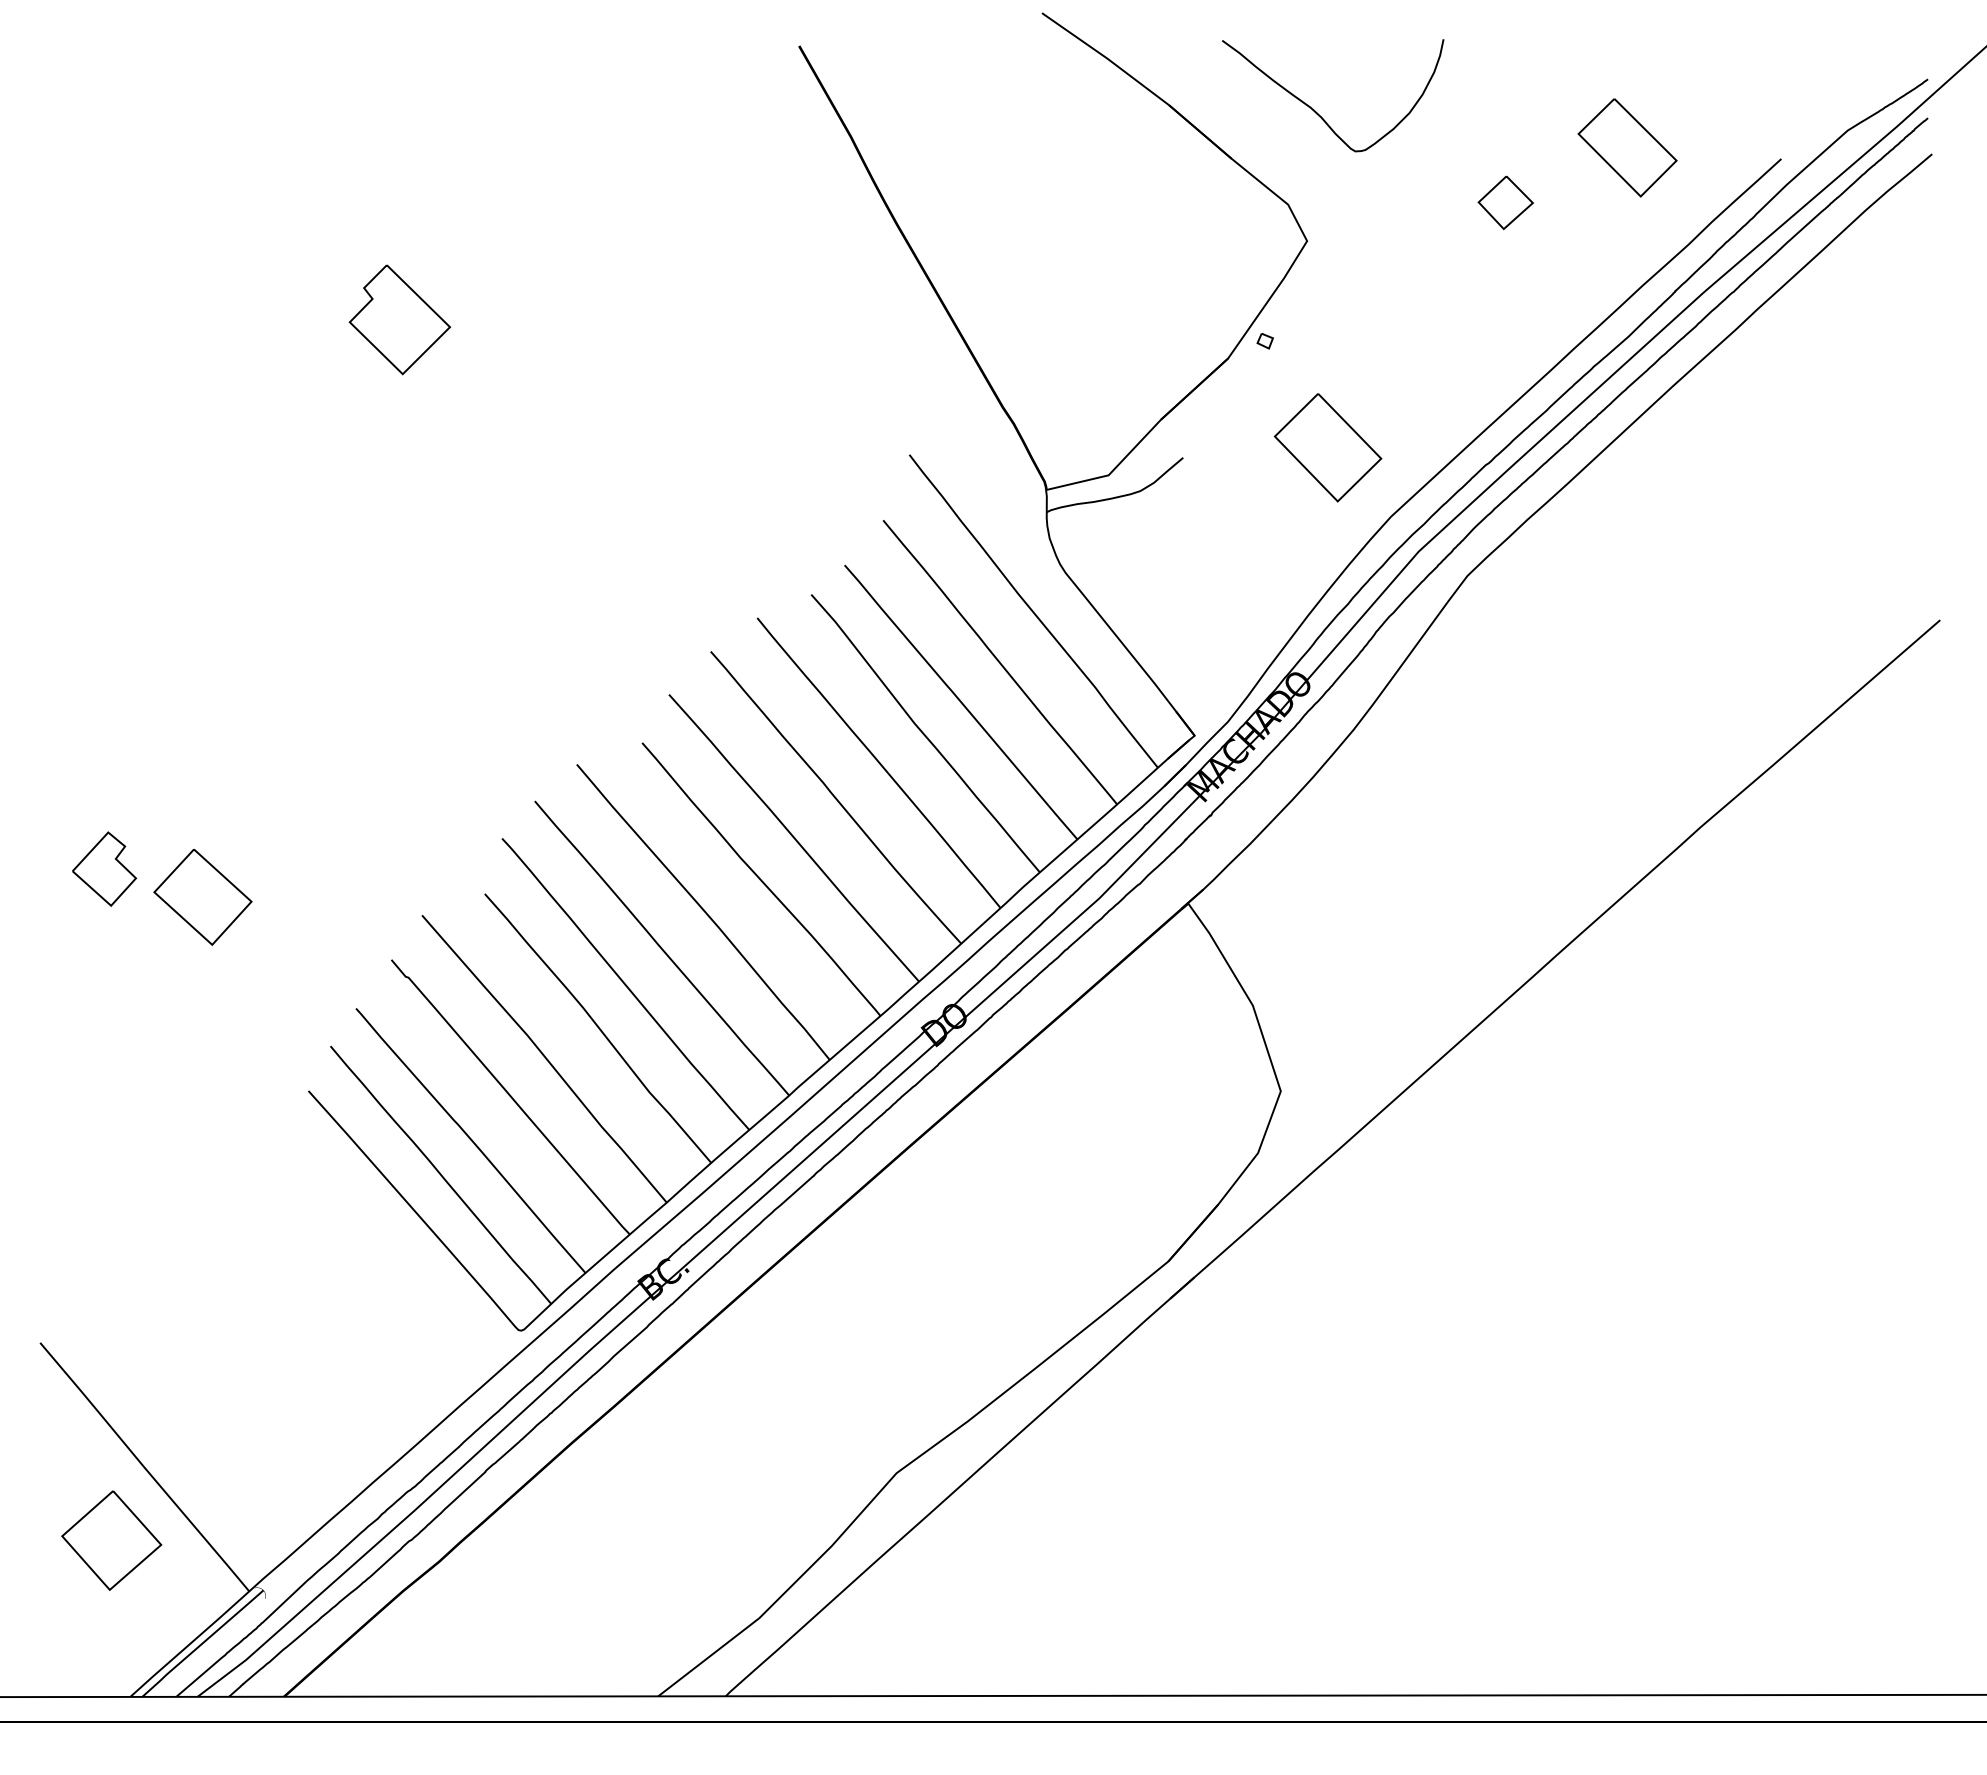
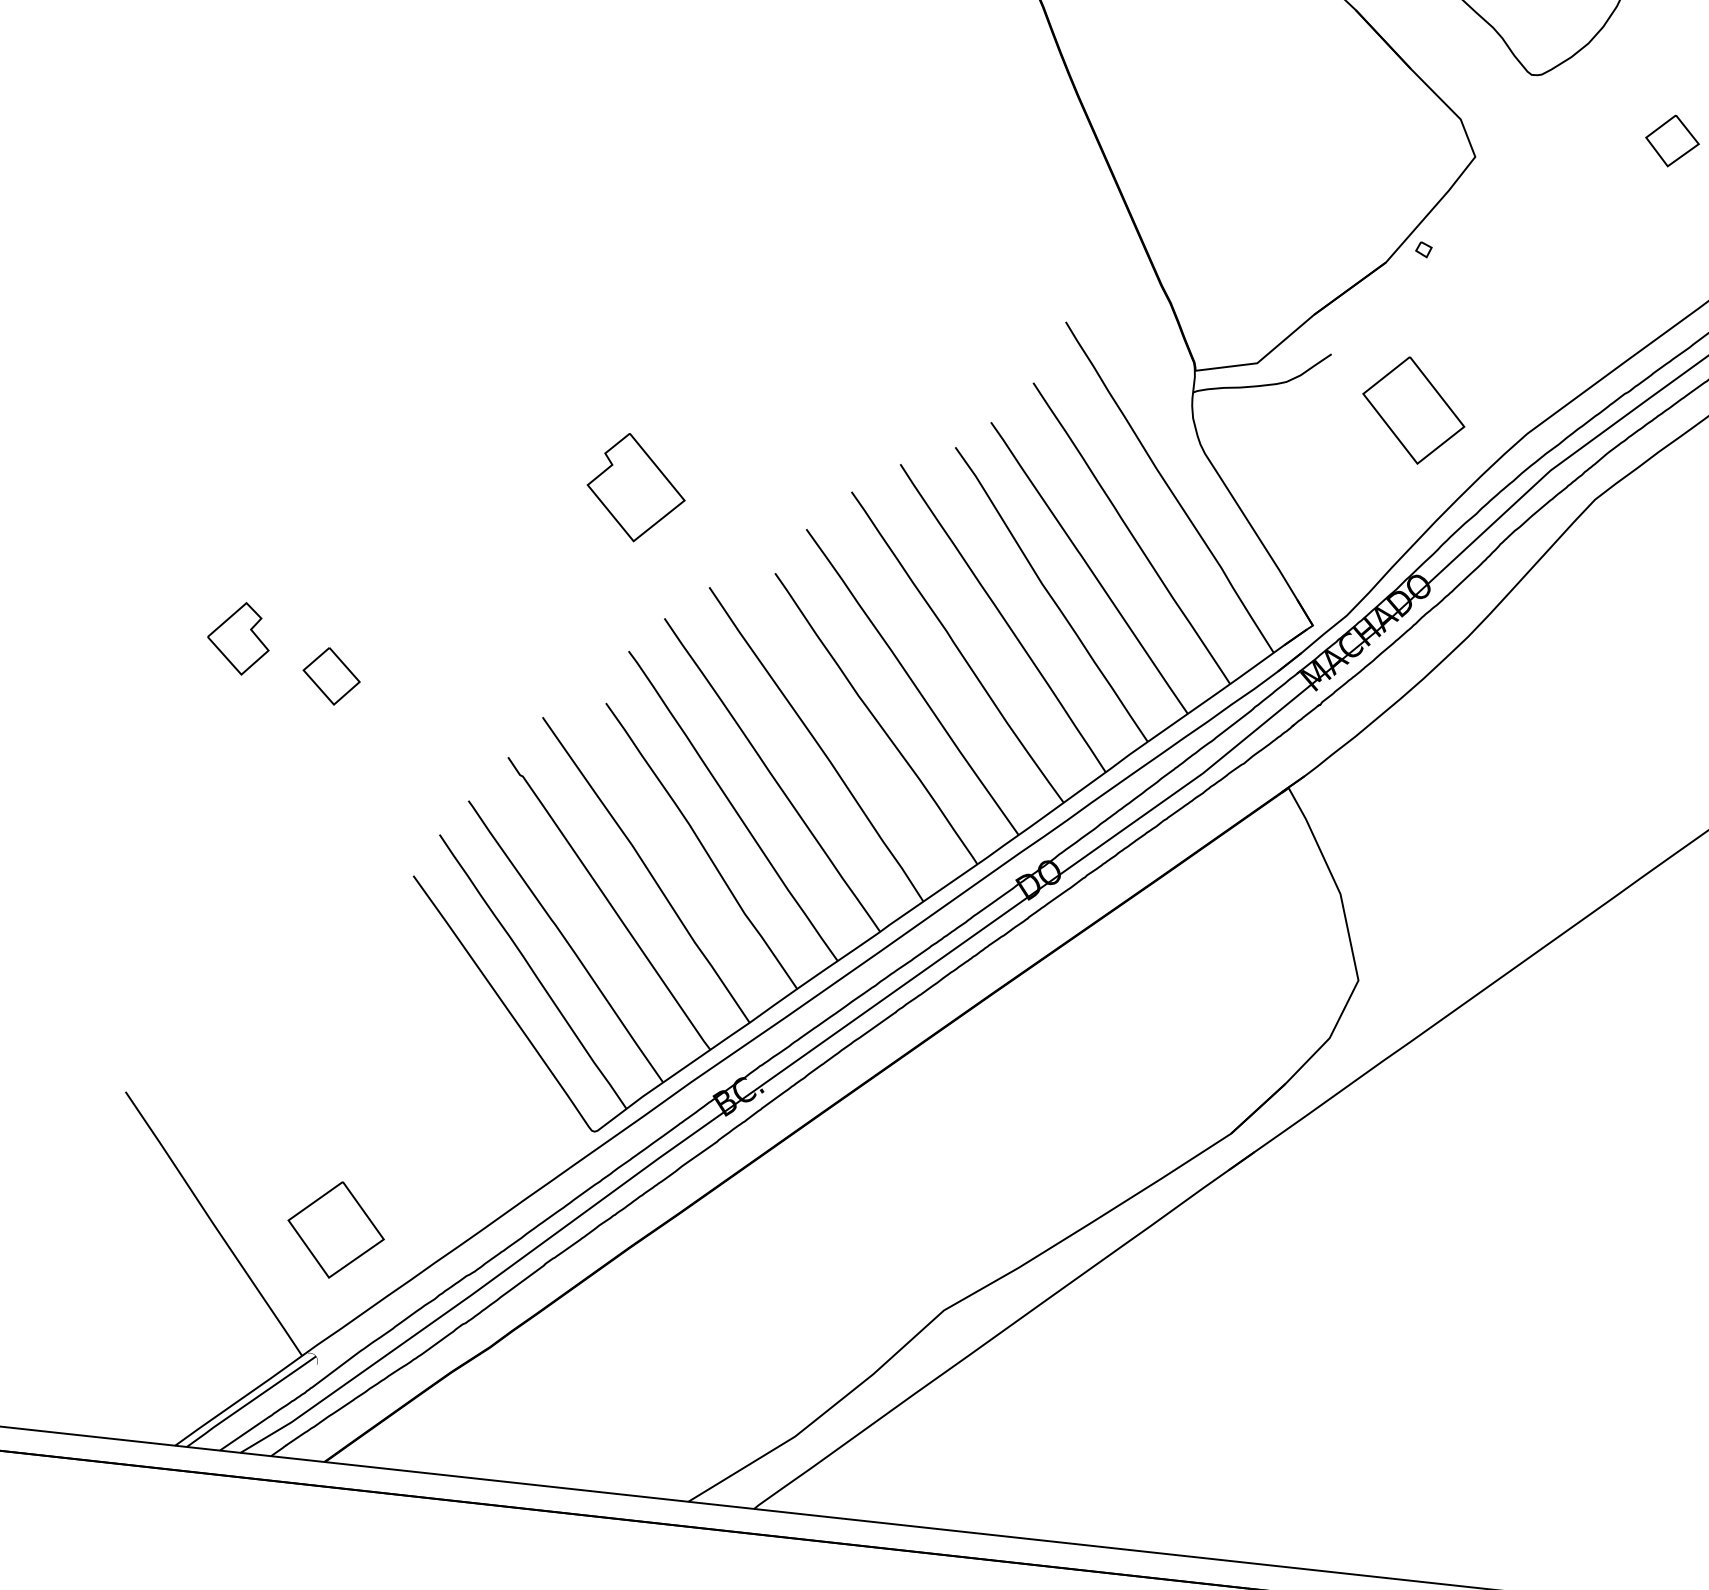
part: (399, 319) -> (636, 487), moved
part: (1327, 447) -> (1413, 410), moved
part: (202, 897) -> (331, 676), size x0.6
part: (111, 1540) -> (335, 1229), moved

